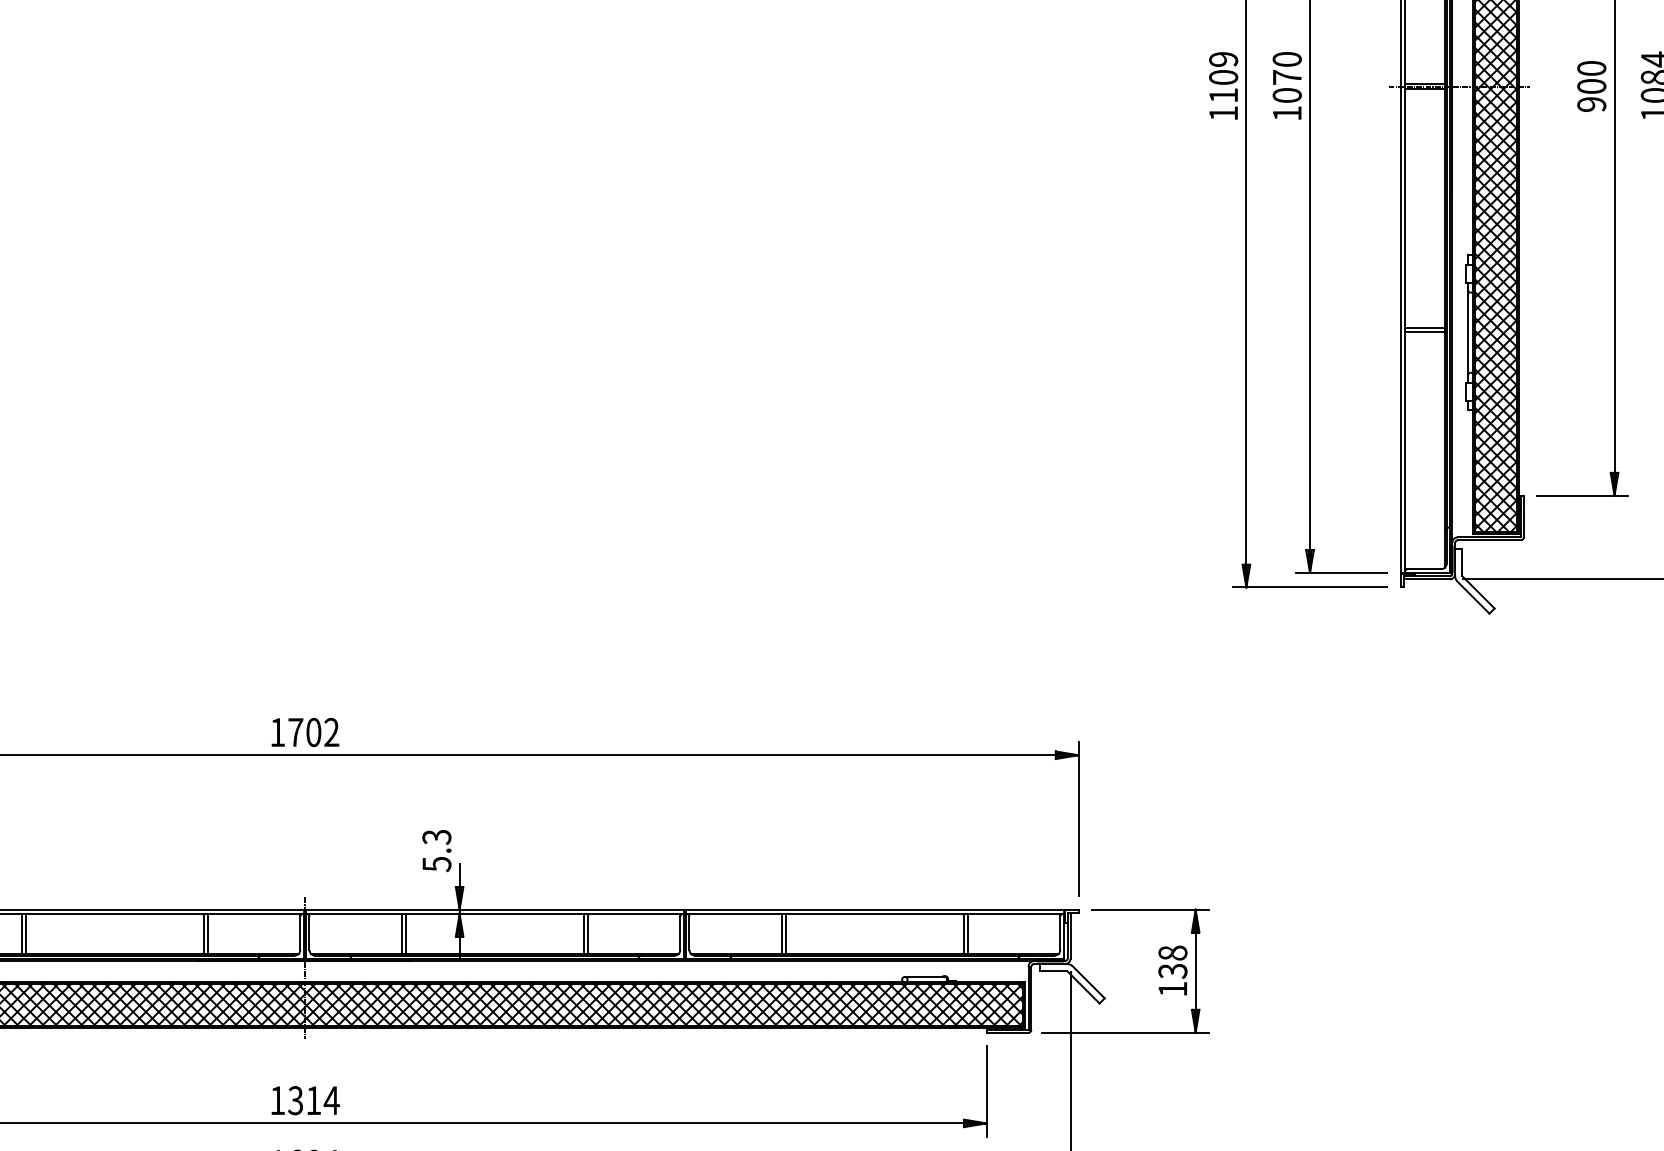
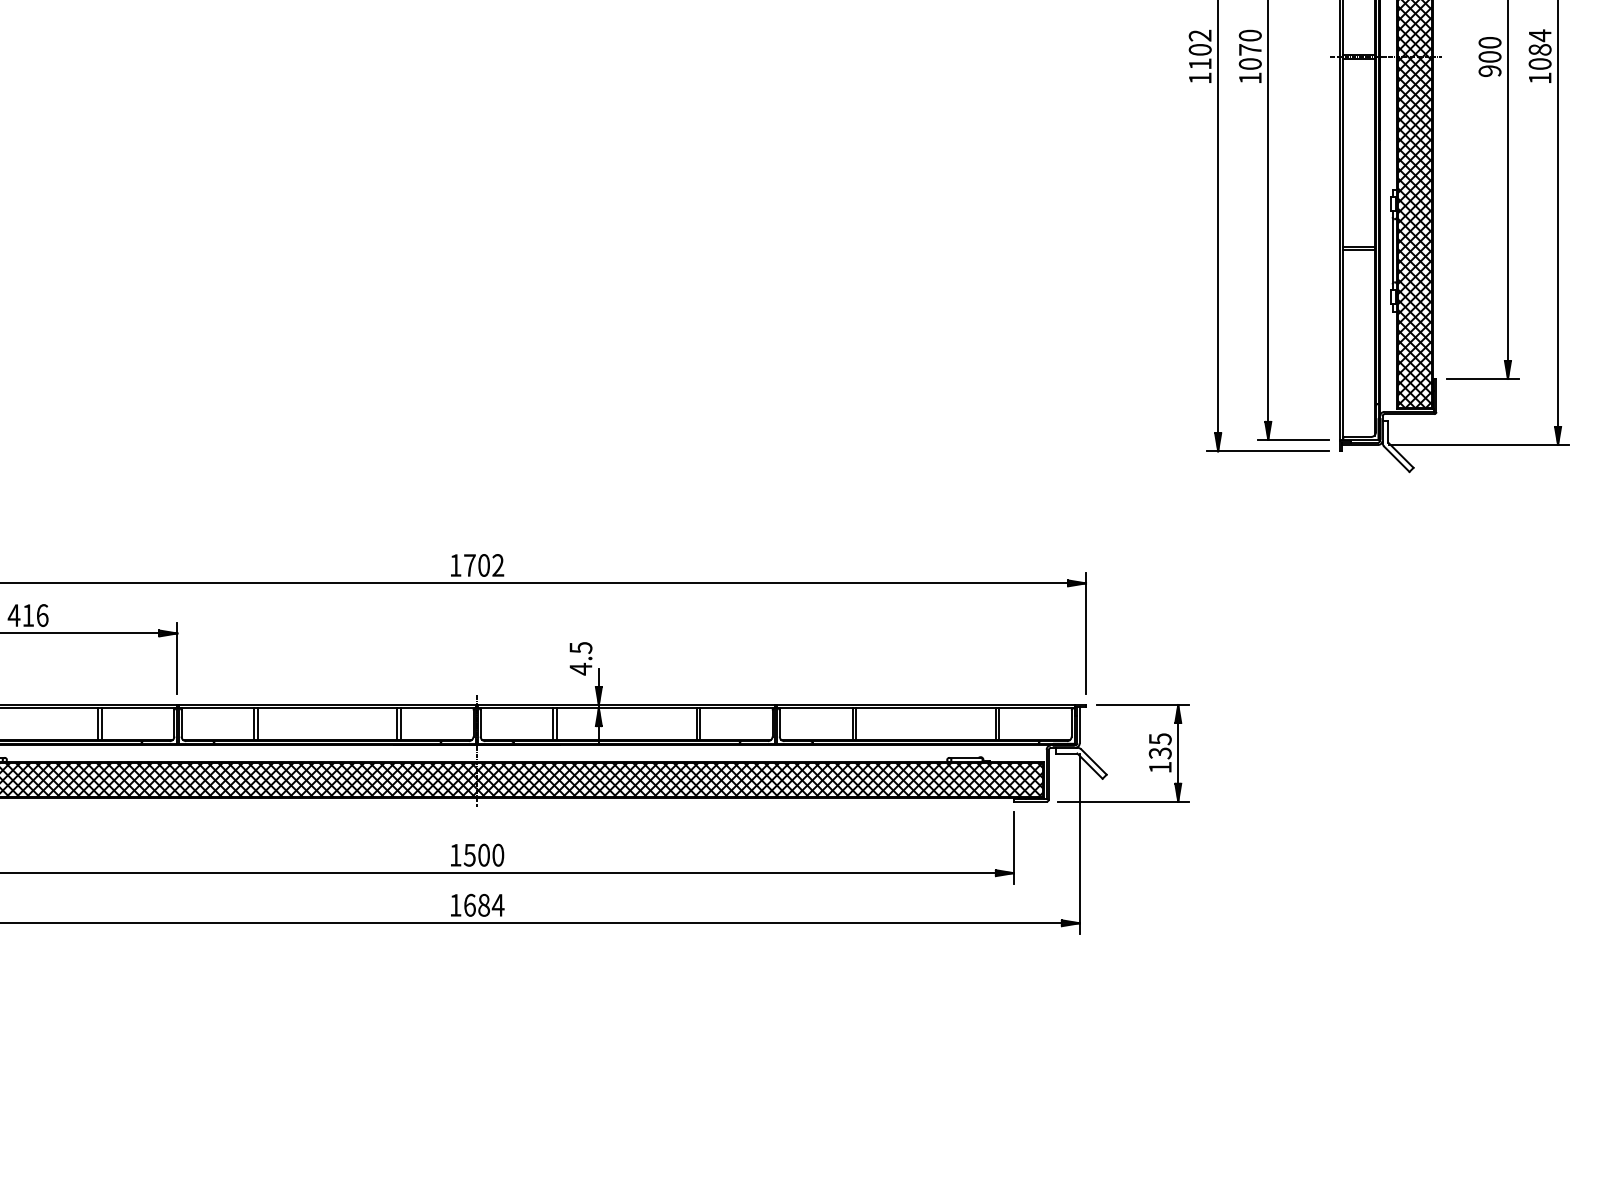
text: (1223, 59) -> (1200, 35), 1109 -> 1102
text: (436, 850) -> (580, 658), 5.3 -> 4.5
text: (1173, 953) -> (1160, 739), 138 -> 135
text: (314, 1099) -> (484, 854), 1314 -> 1500

